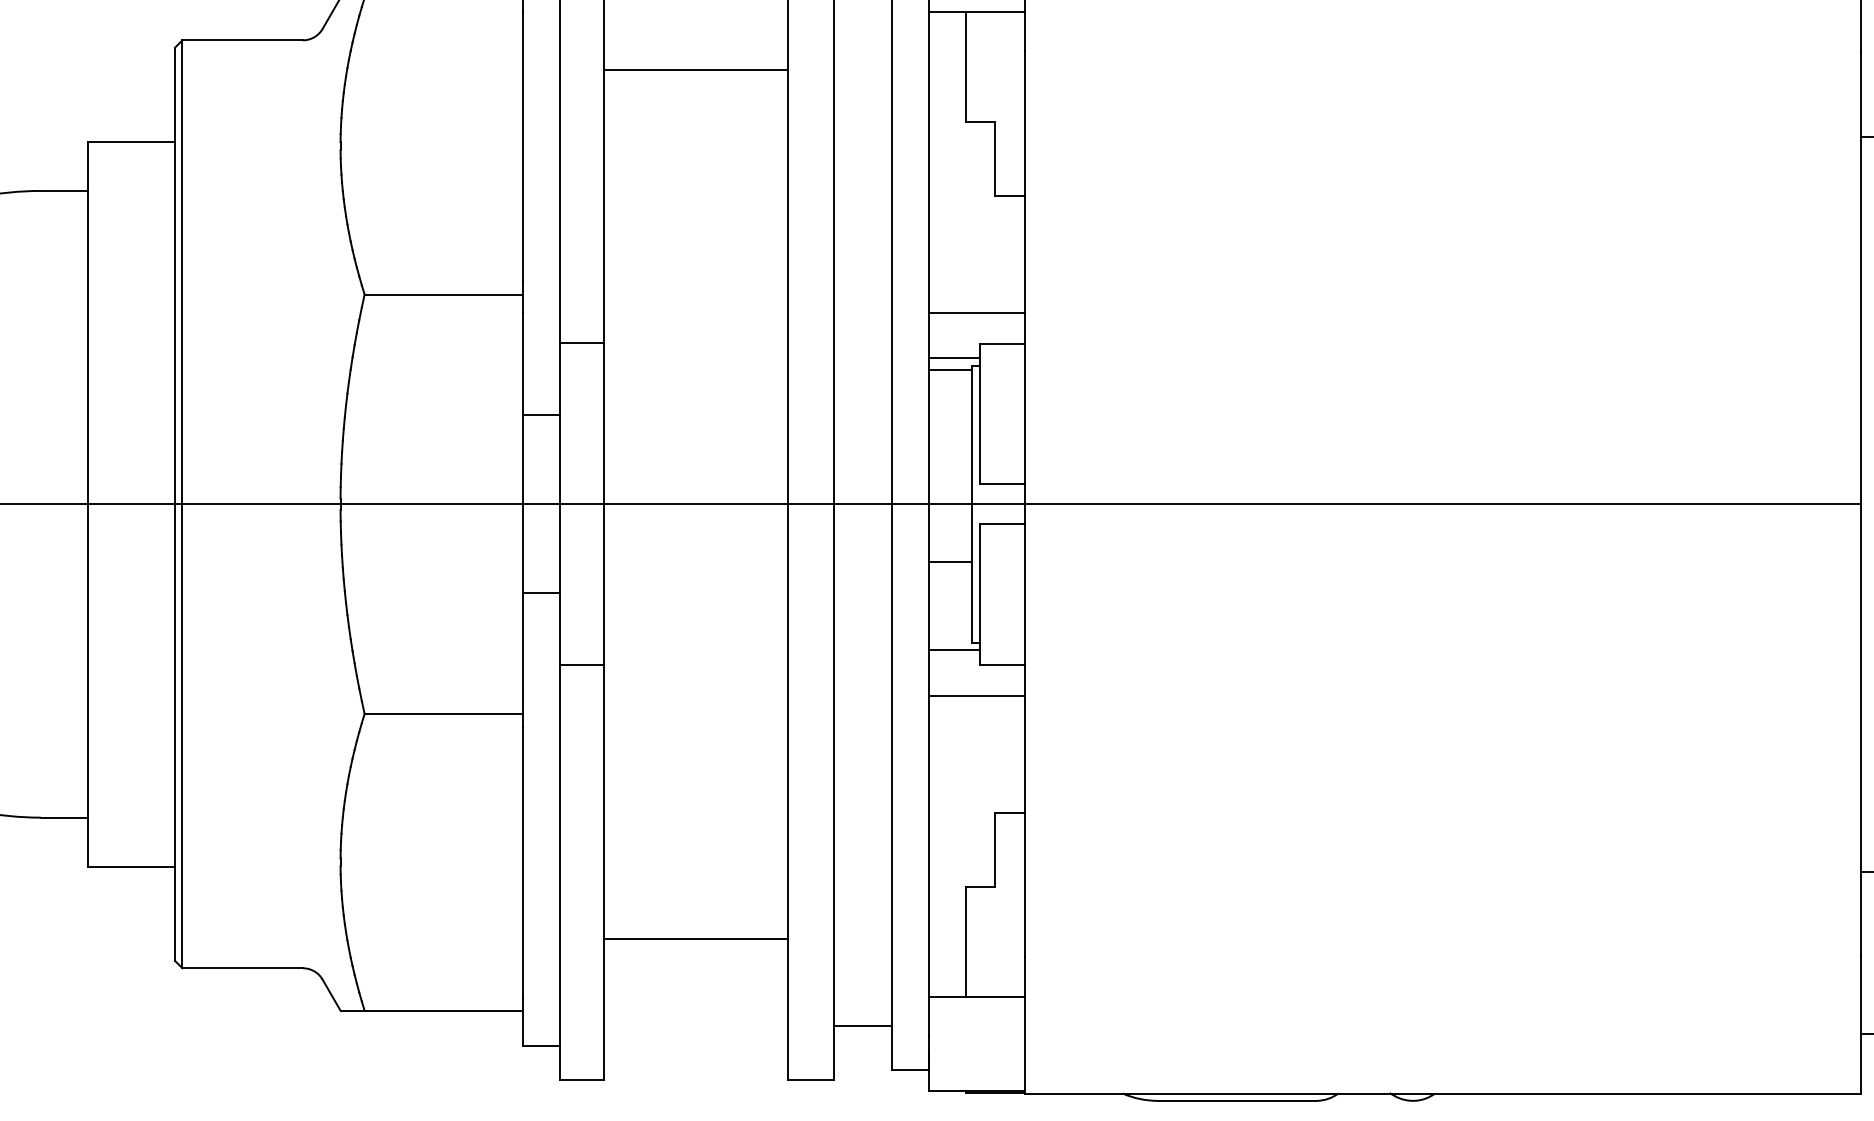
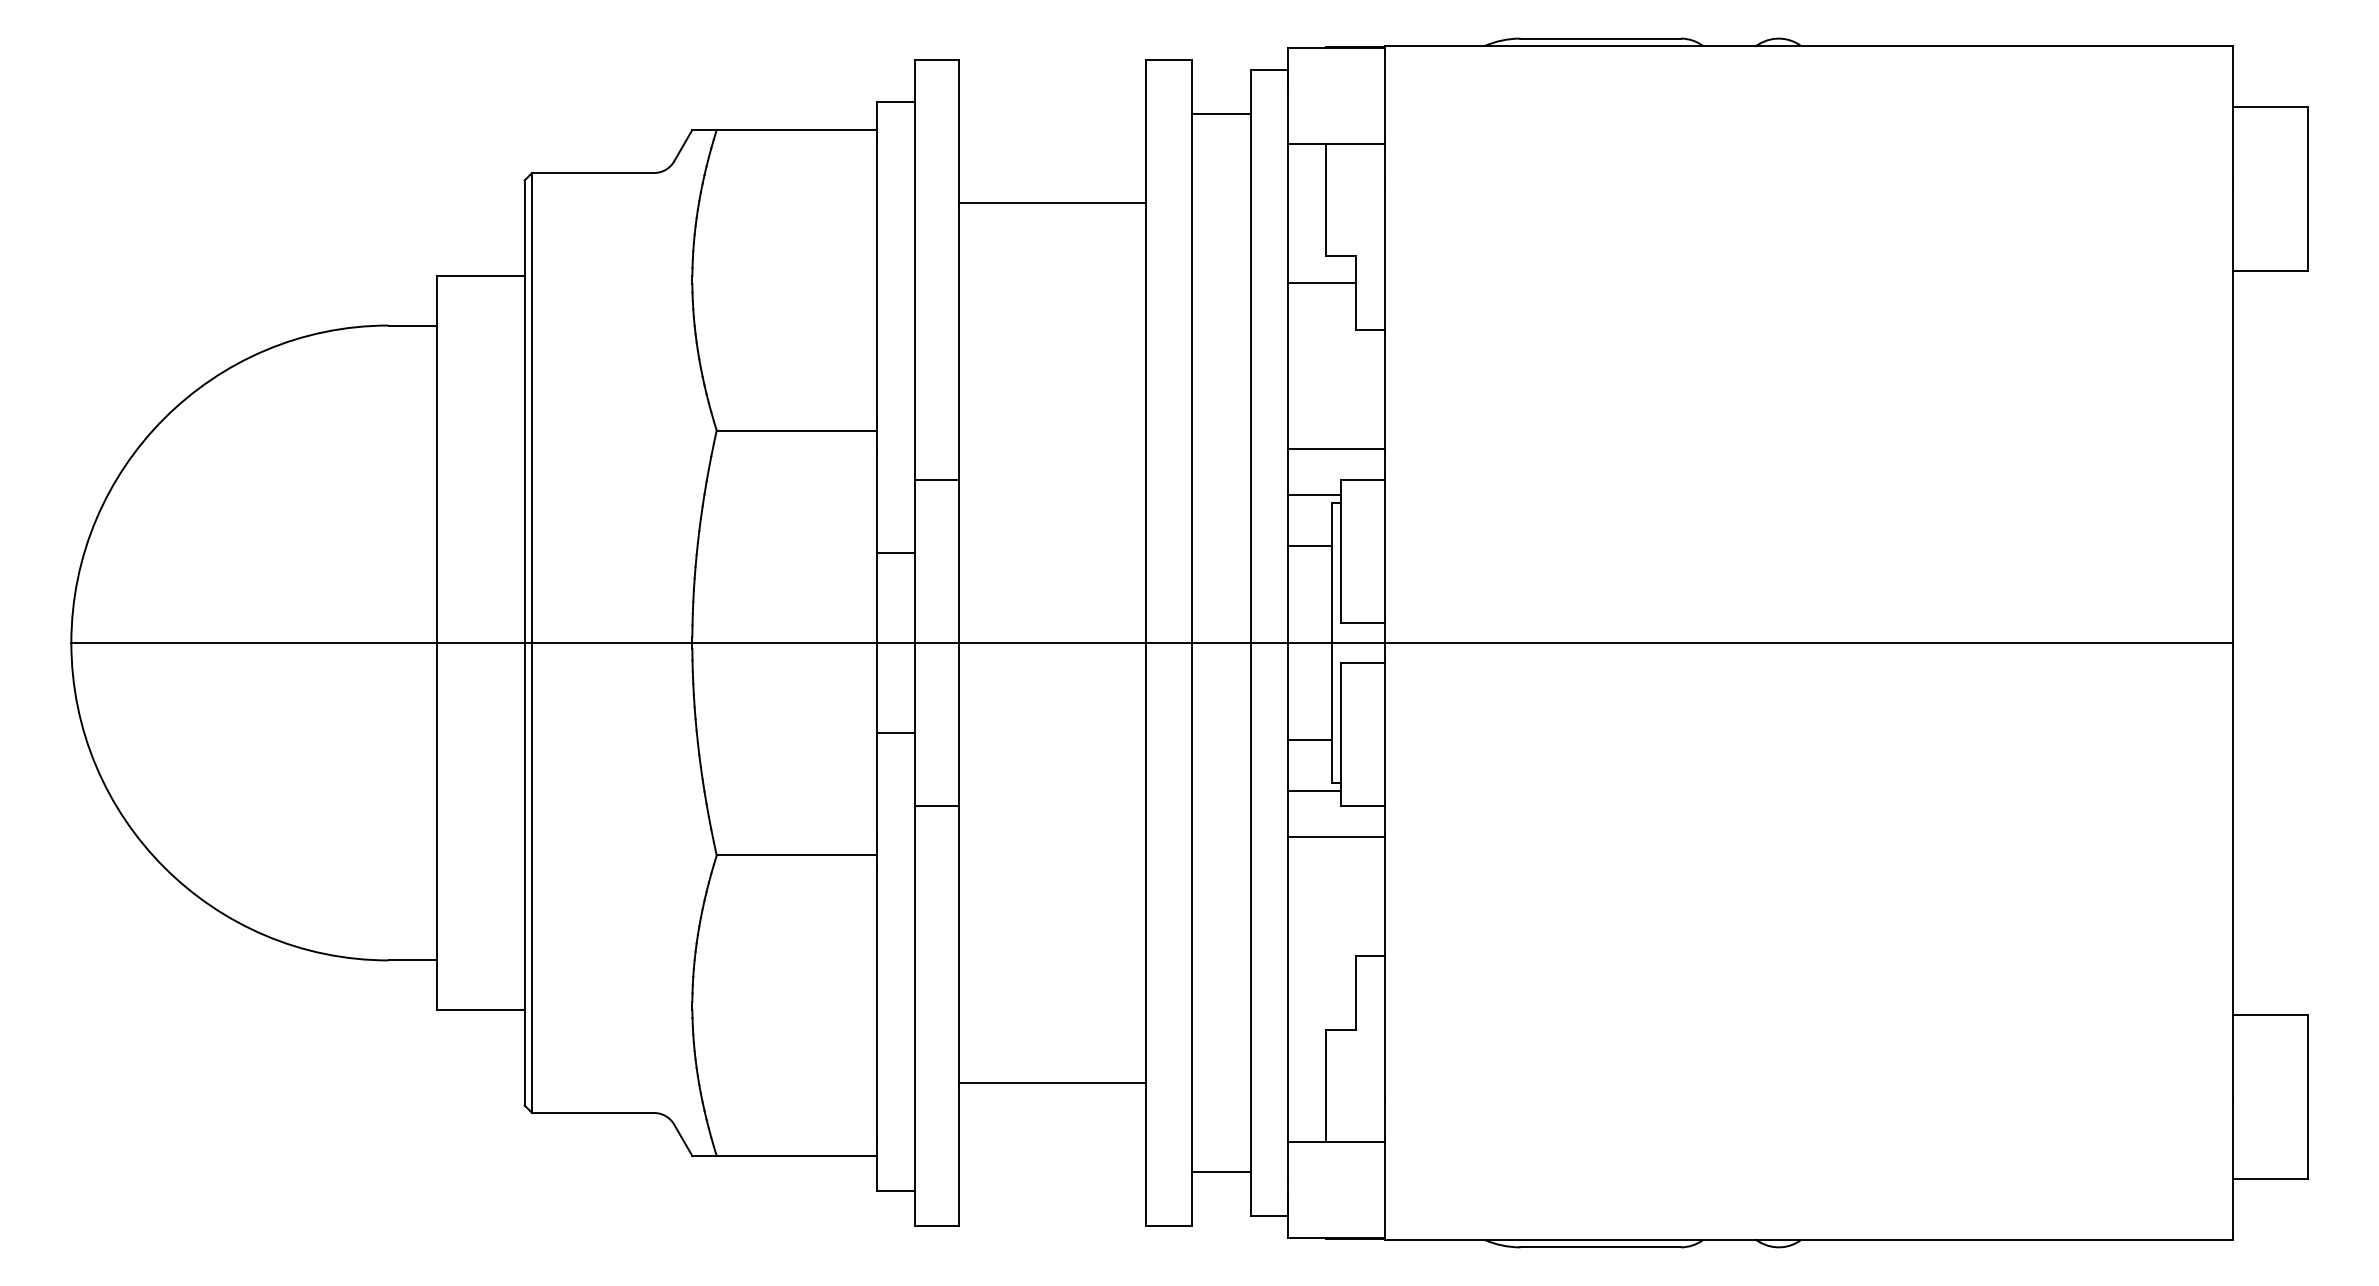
line: (961, 148) -> (1321, 282), added
line: (950, 370) -> (1310, 546), moved
line: (950, 561) -> (1310, 739), moved

